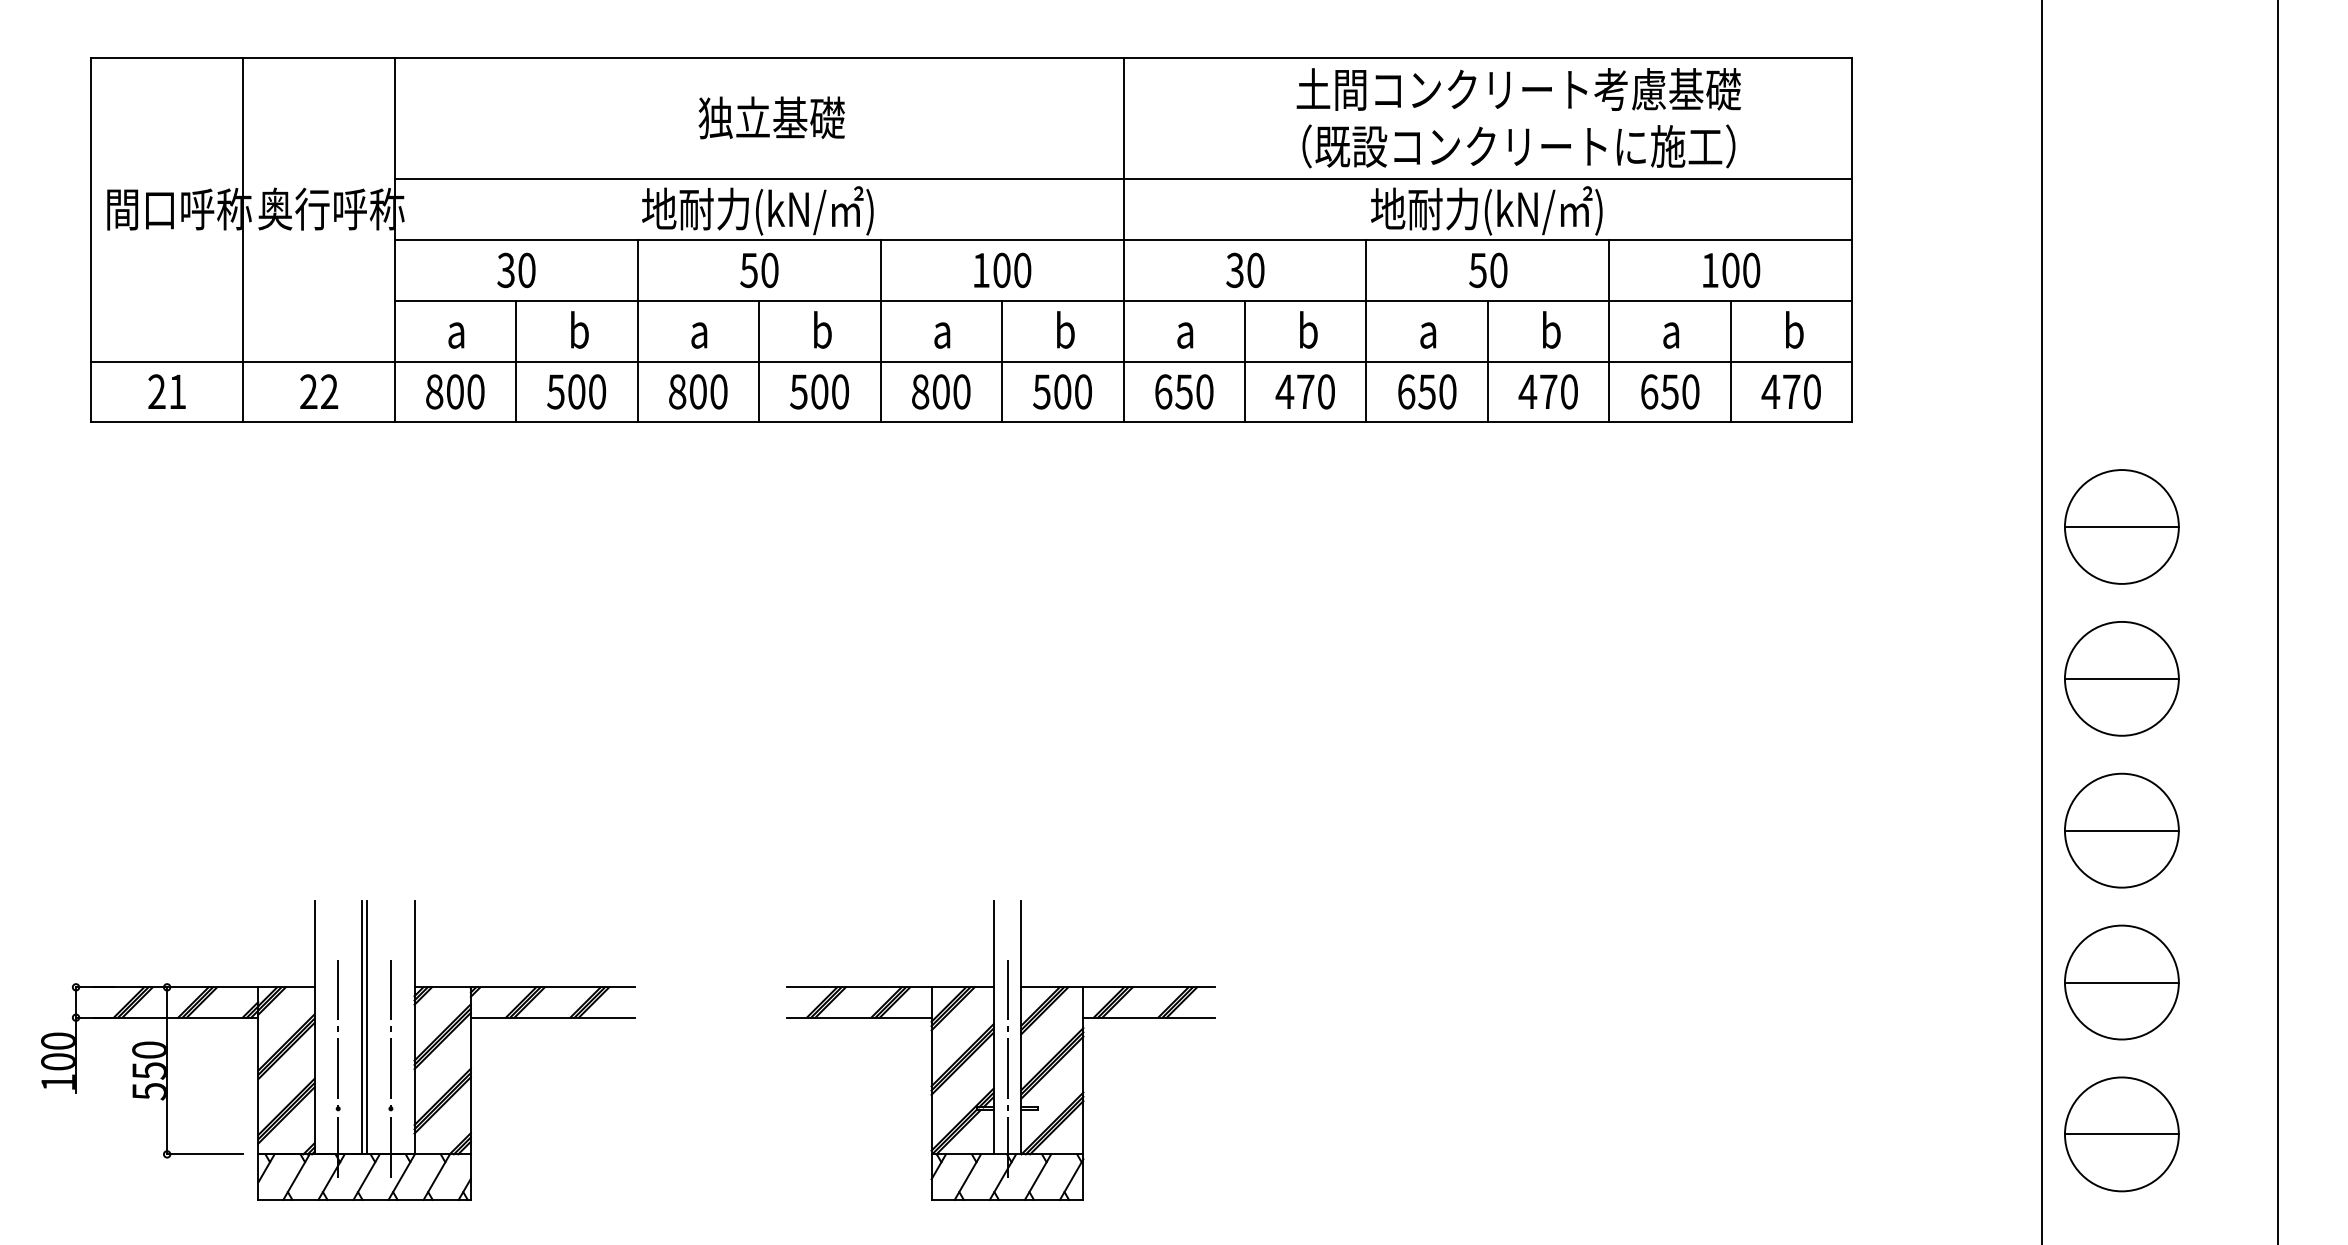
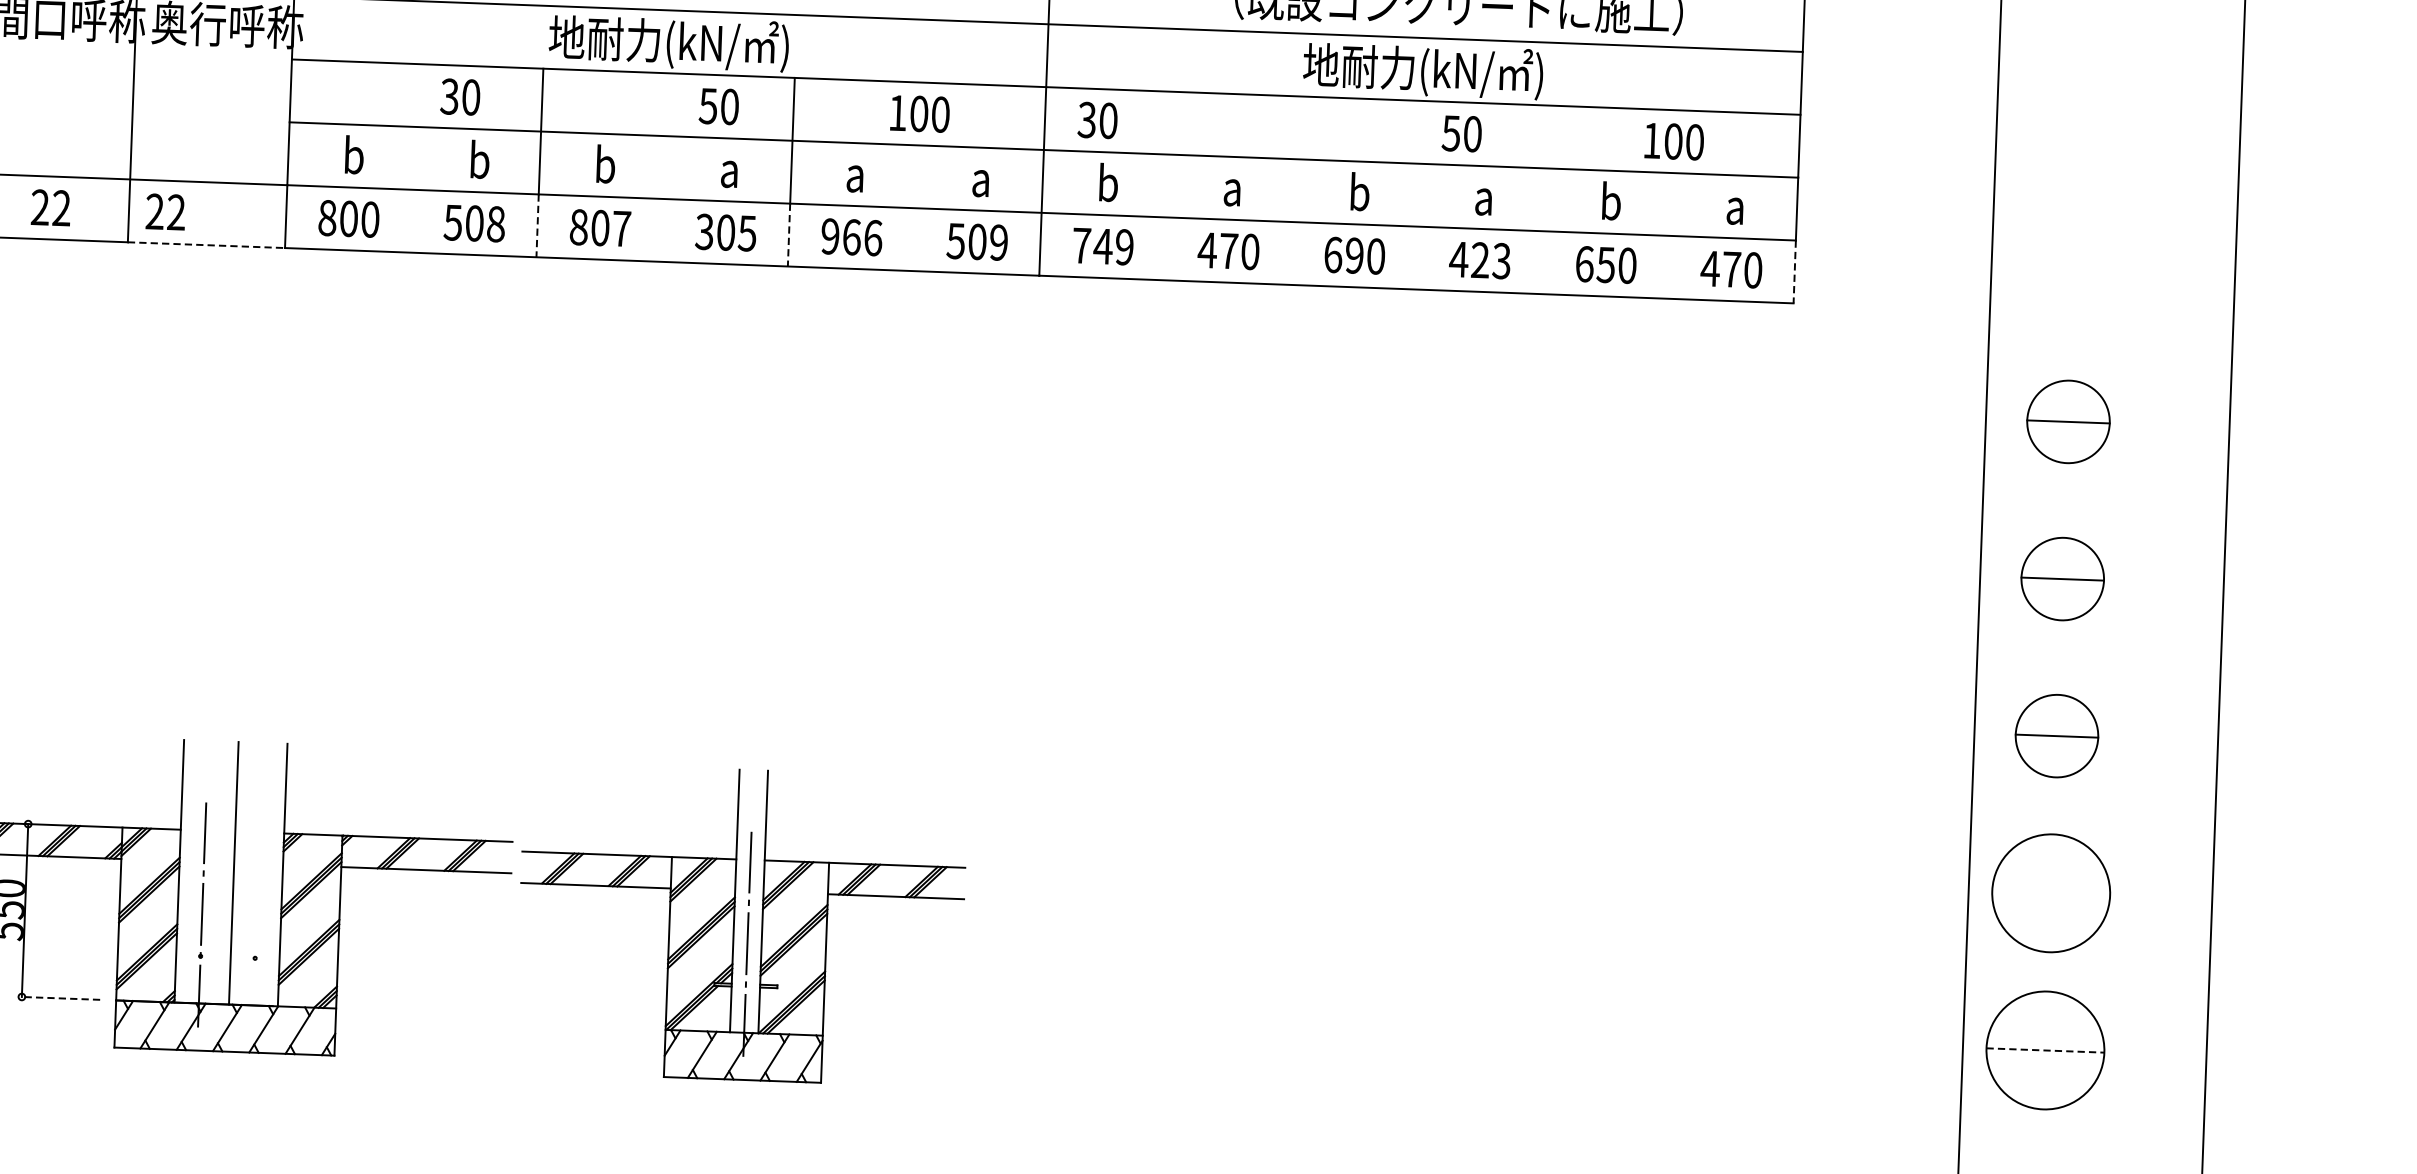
text: (516, 270) -> (460, 97), moved
text: (759, 270) -> (719, 106), moved
text: (1245, 270) -> (1097, 120), moved
text: (1488, 270) -> (1462, 133), moved
text: (457, 329) -> (353, 154), a -> b
text: (700, 329) -> (605, 163), a -> b
text: (822, 329) -> (731, 168), b -> a
text: (1064, 329) -> (981, 177), b -> a
text: (1186, 329) -> (1108, 182), a -> b
text: (1307, 329) -> (1233, 186), b -> a
text: (1429, 329) -> (1359, 191), a -> b
text: (1550, 329) -> (1484, 195), b -> a
text: (1672, 329) -> (1610, 200), a -> b
text: (1793, 329) -> (1736, 205), b -> a
line: (1366, 331) -> (1294, 190), removed
line: (1609, 331) -> (1545, 200), removed
line: (516, 361) -> (413, 189), removed
line: (759, 361) -> (664, 198), removed
line: (1002, 361) -> (916, 208), removed
line: (1245, 361) -> (1167, 217), removed
line: (1487, 361) -> (1418, 226), removed
line: (1730, 361) -> (1669, 235), removed
text: (177, 391) -> (61, 207), 21 -> 22
text: (319, 391) -> (166, 211), moved
text: (597, 391) -> (496, 223), 500 -> 508
text: (718, 391) -> (621, 228), 800 -> 807
text: (819, 391) -> (725, 232), 500 -> 305
text: (941, 391) -> (852, 236), 800 -> 966
text: (1082, 391) -> (998, 242), 500 -> 509
text: (1184, 391) -> (1103, 246), 650 -> 749
text: (1426, 391) -> (1354, 255), 650 -> 690
text: (1558, 391) -> (1490, 260), 470 -> 423
line: (637, 392) -> (537, 226), solid -> dashed
line: (880, 392) -> (788, 235), solid -> dashed
line: (1852, 392) -> (1794, 272), solid -> dashed
line: (318, 422) -> (206, 245), solid -> dashed
part: (2121, 526) -> (2068, 421), size x0.7
part: (2121, 678) -> (2062, 578), size x0.7
part: (2121, 830) -> (2056, 735), size x0.7
line: (2121, 982) -> (2050, 893), removed
line: (361, 1027) -> (227, 873), removed
part: (1000, 1050) -> (740, 925), moved
line: (390, 1068) -> (256, 916), removed
line: (2121, 1134) -> (2045, 1050), solid -> dashed
line: (204, 1154) -> (60, 998), solid -> dashed

